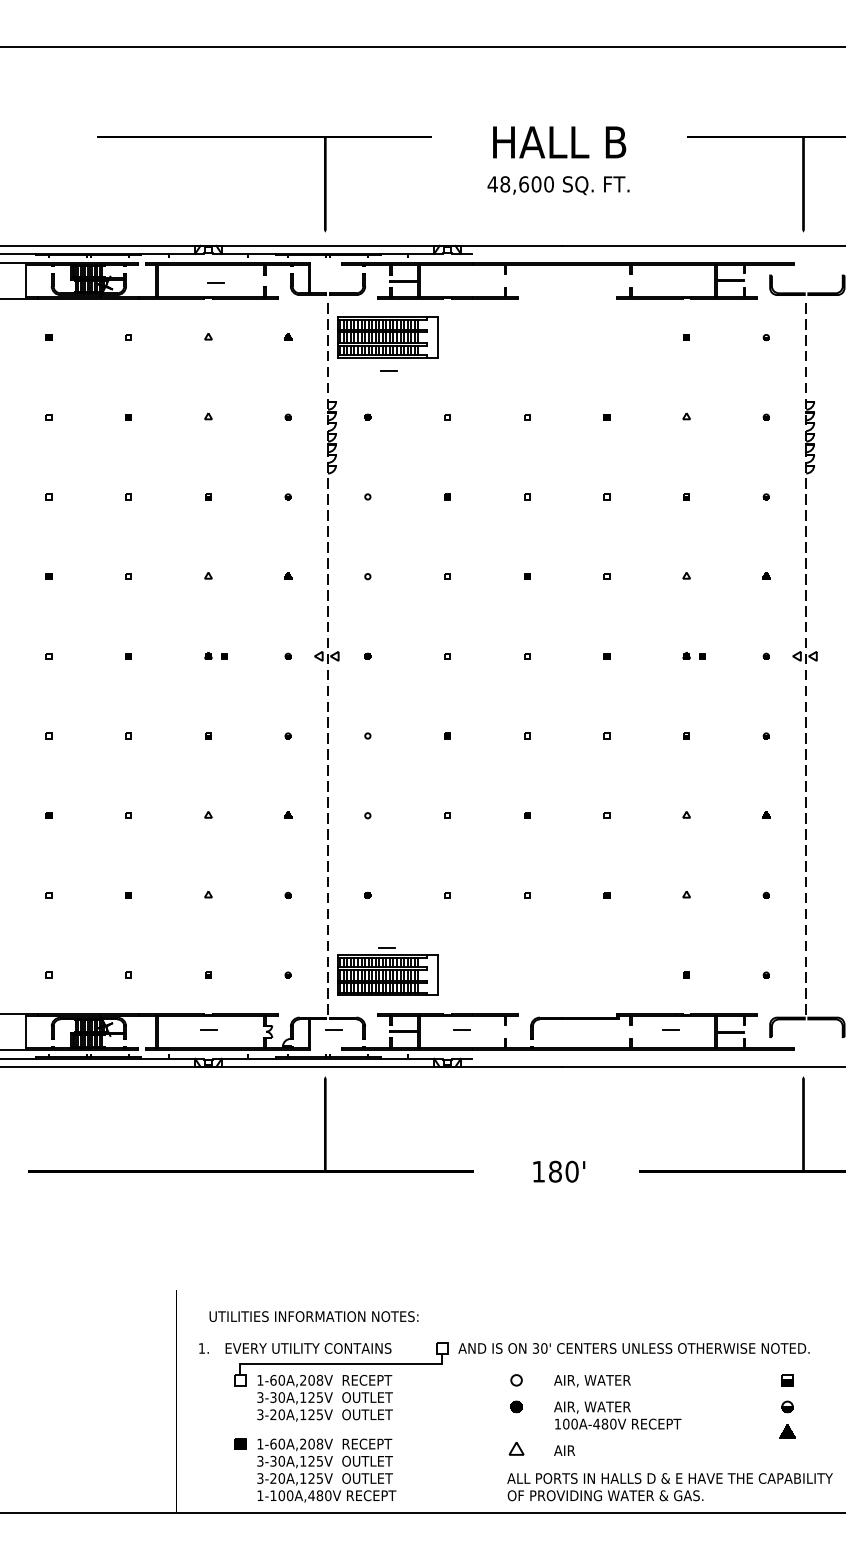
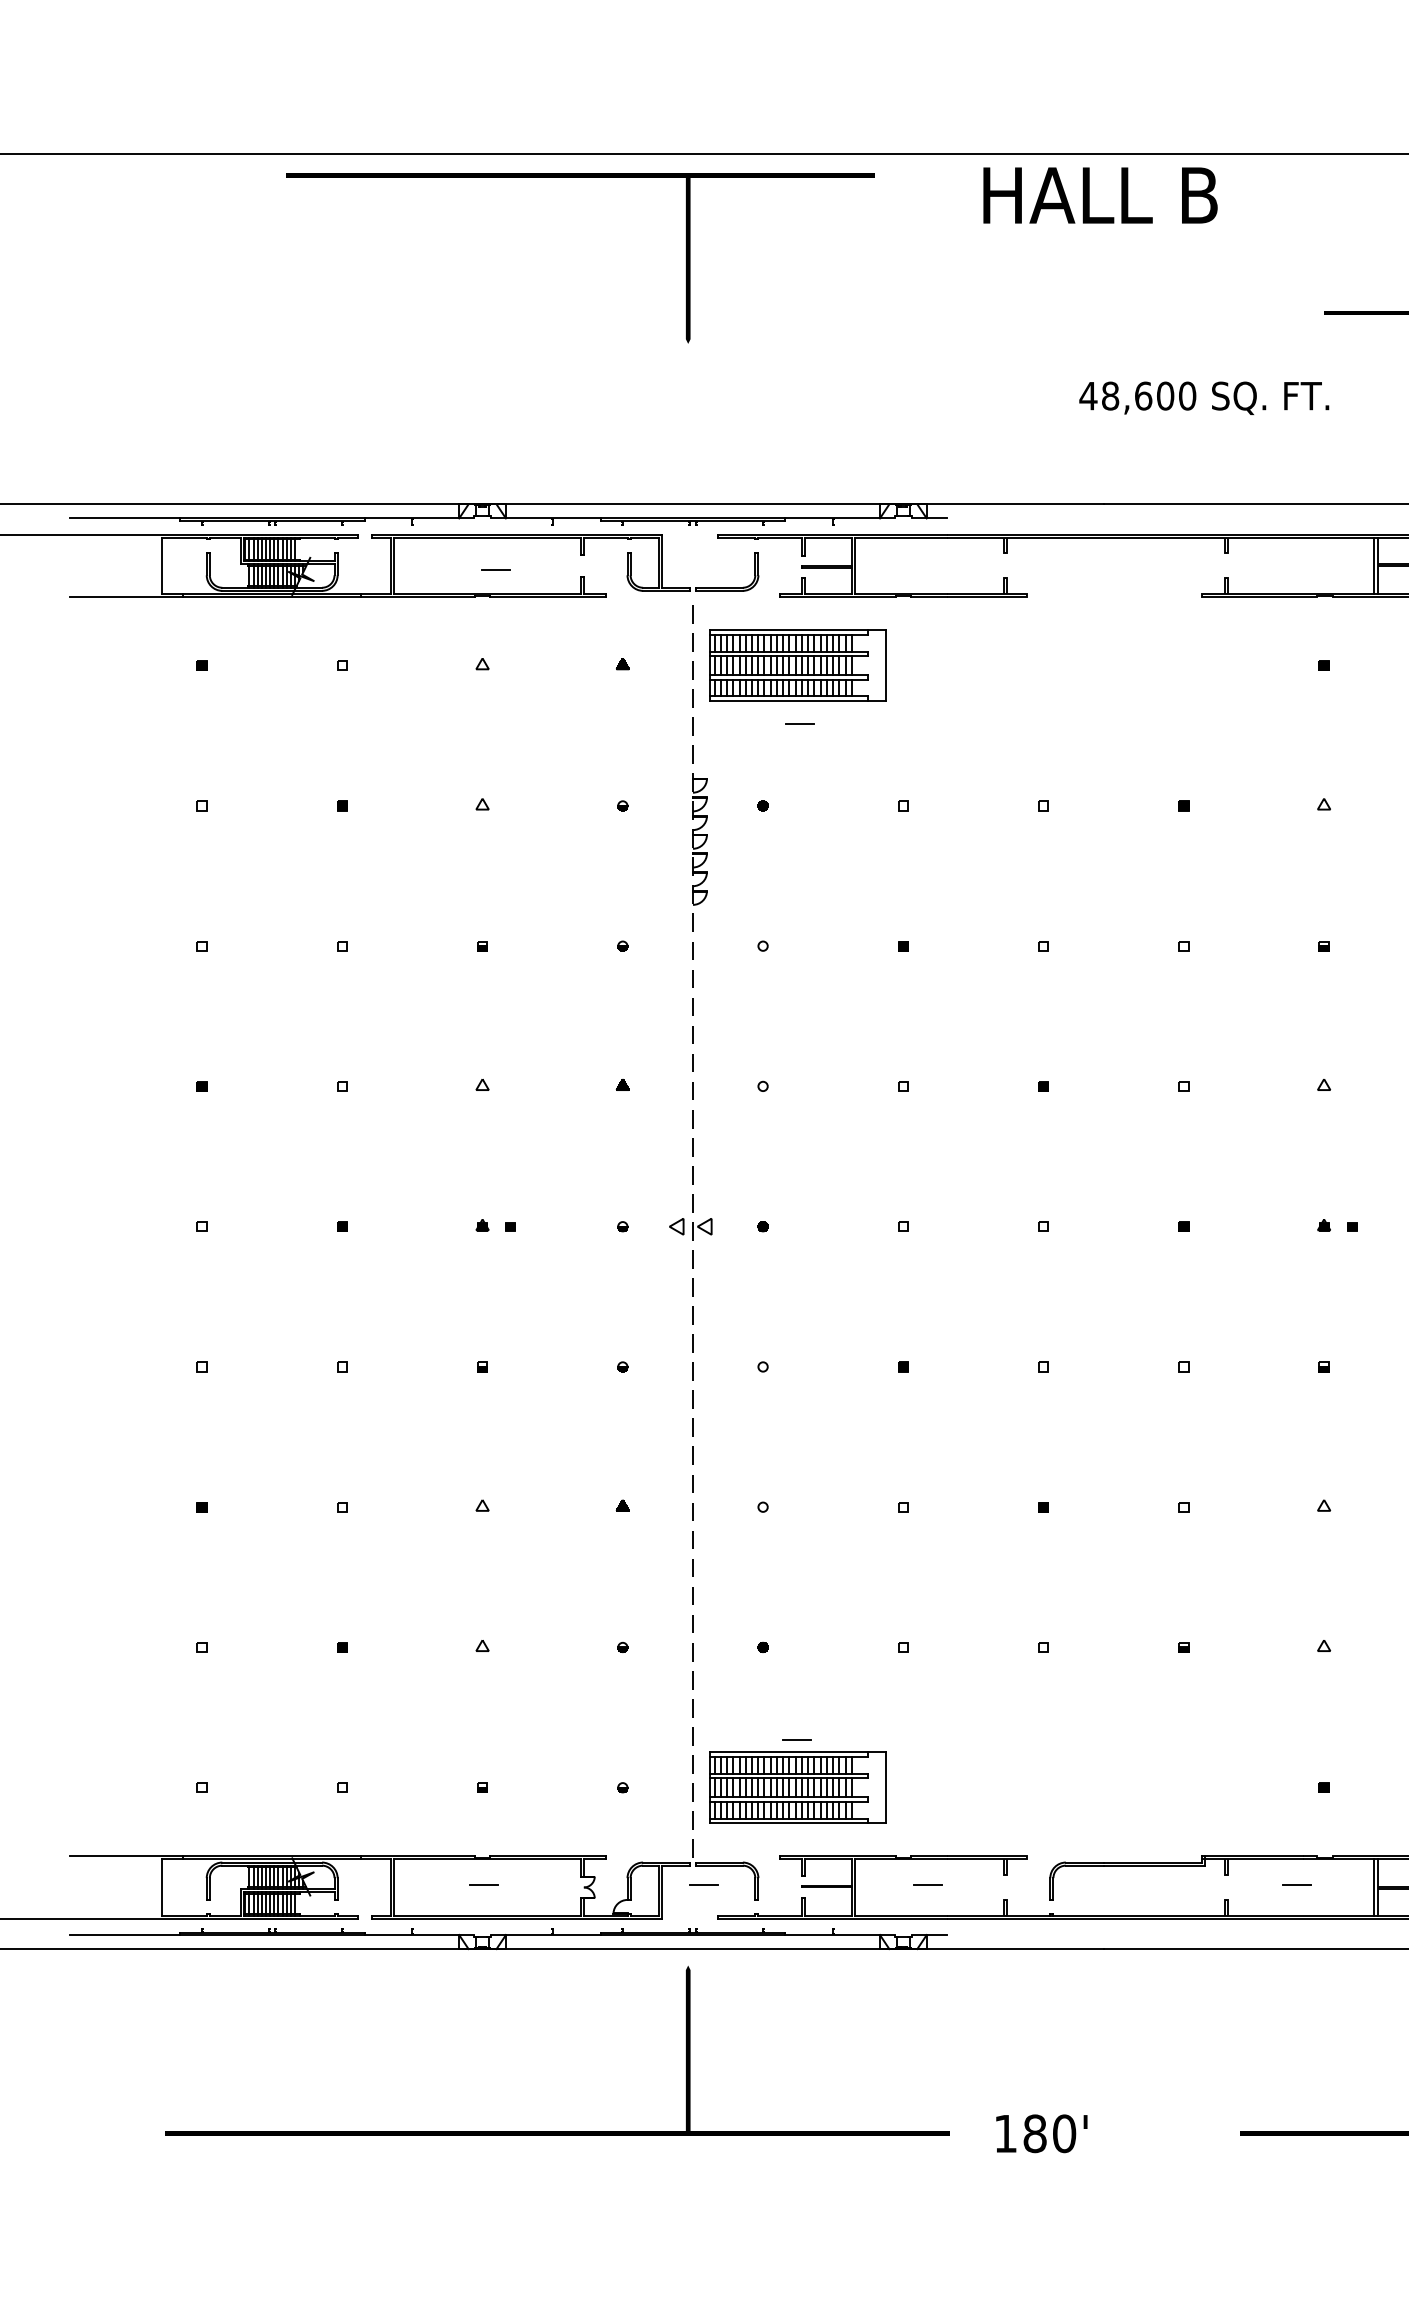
part: (264, 137) -> (581, 176), moved
text: (559, 142) -> (1100, 195), moved
text: (558, 185) -> (1204, 398), moved
text: (559, 1171) -> (1042, 2133), moved

